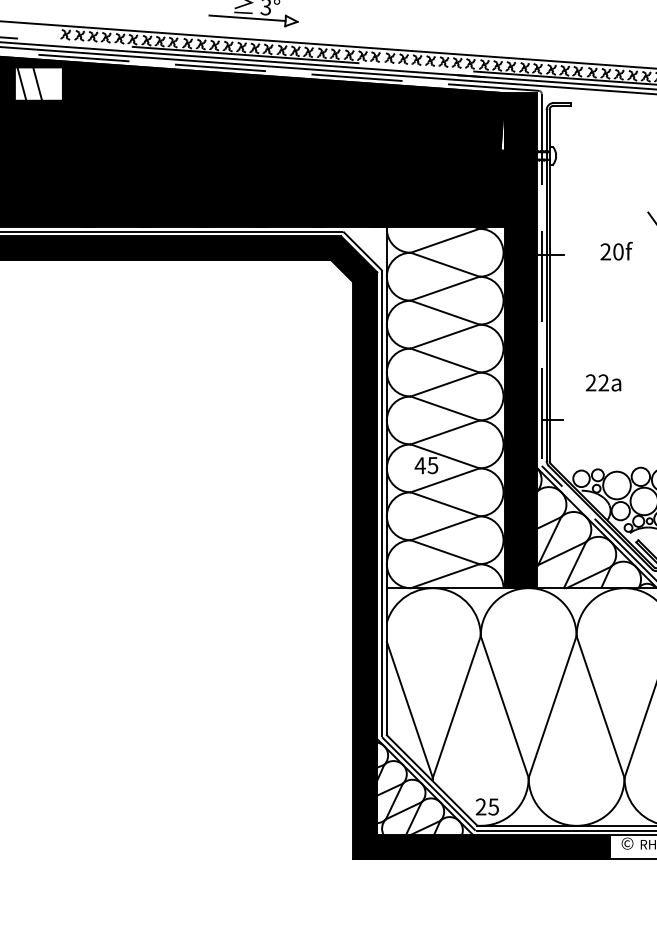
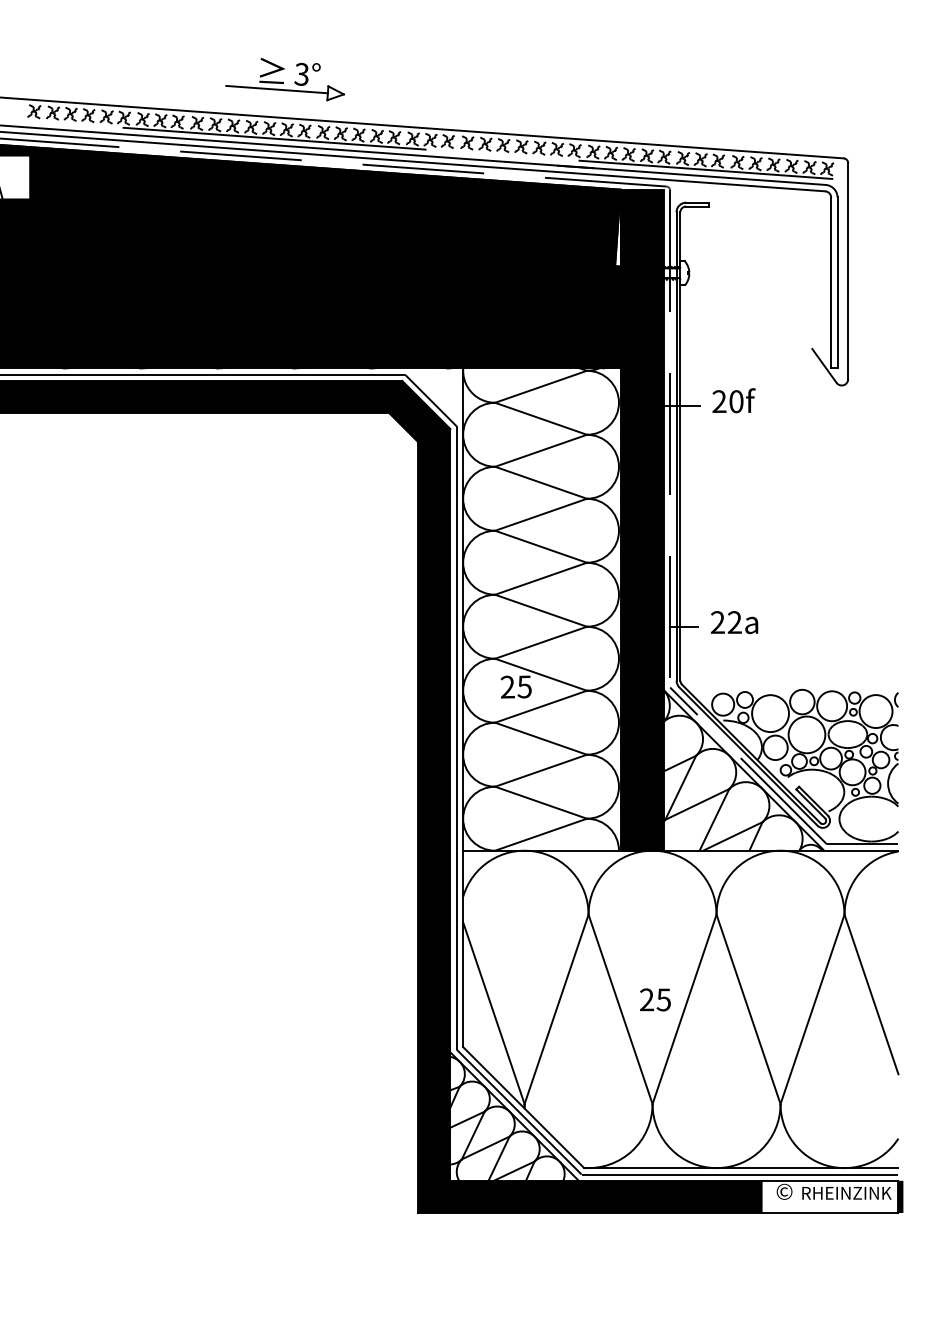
text: (616, 251) -> (733, 400), moved
text: (603, 382) -> (734, 622), moved
text: (420, 465) -> (507, 686), 45 -> 25
text: (487, 806) -> (655, 999), moved

